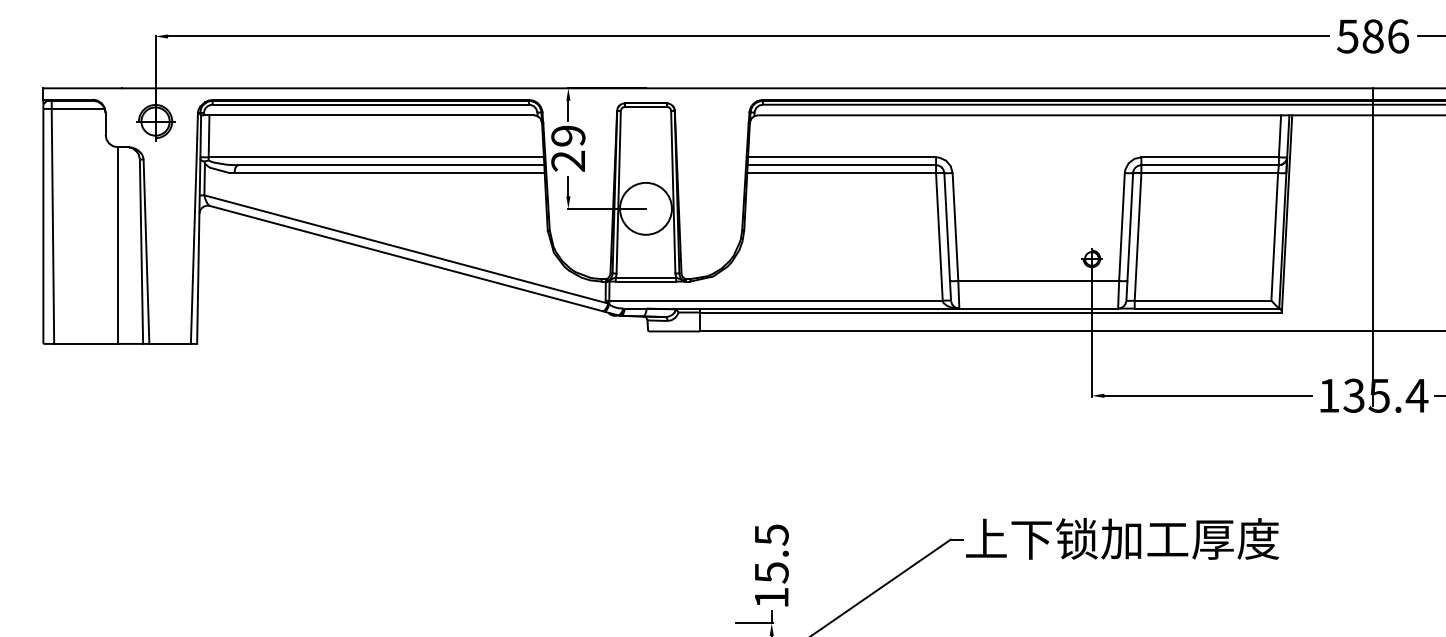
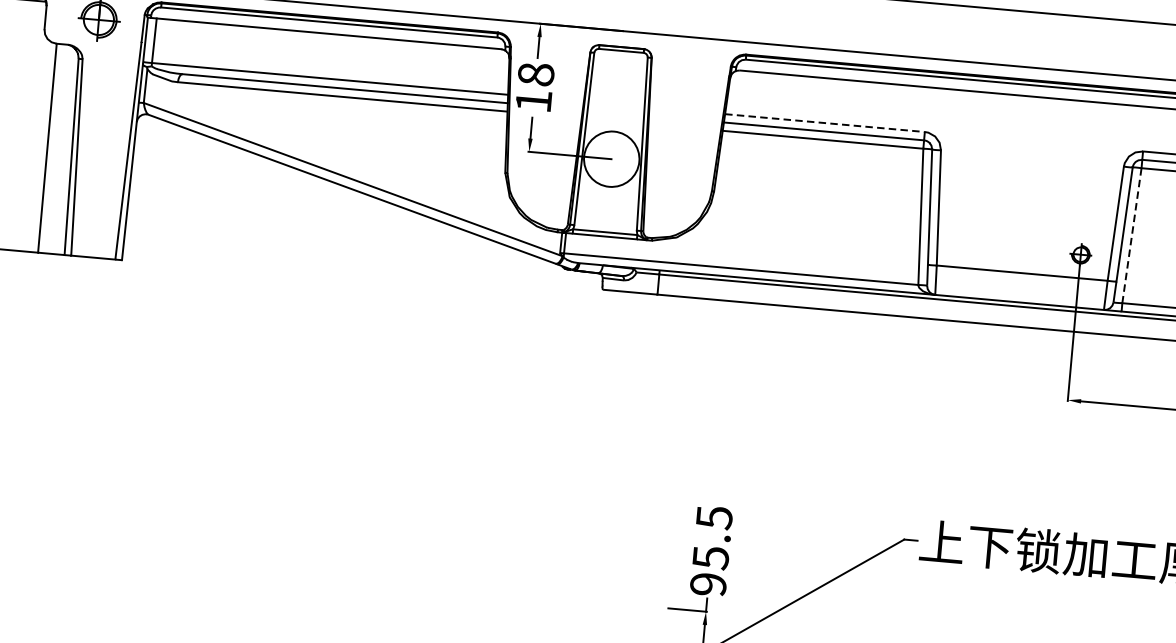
text: (568, 148) -> (535, 87), 29 -> 18
line: (842, 157) -> (825, 123), solid -> dashed
line: (1138, 236) -> (1132, 235), solid -> dashed
text: (771, 597) -> (708, 584), 15.5 -> 95.5

